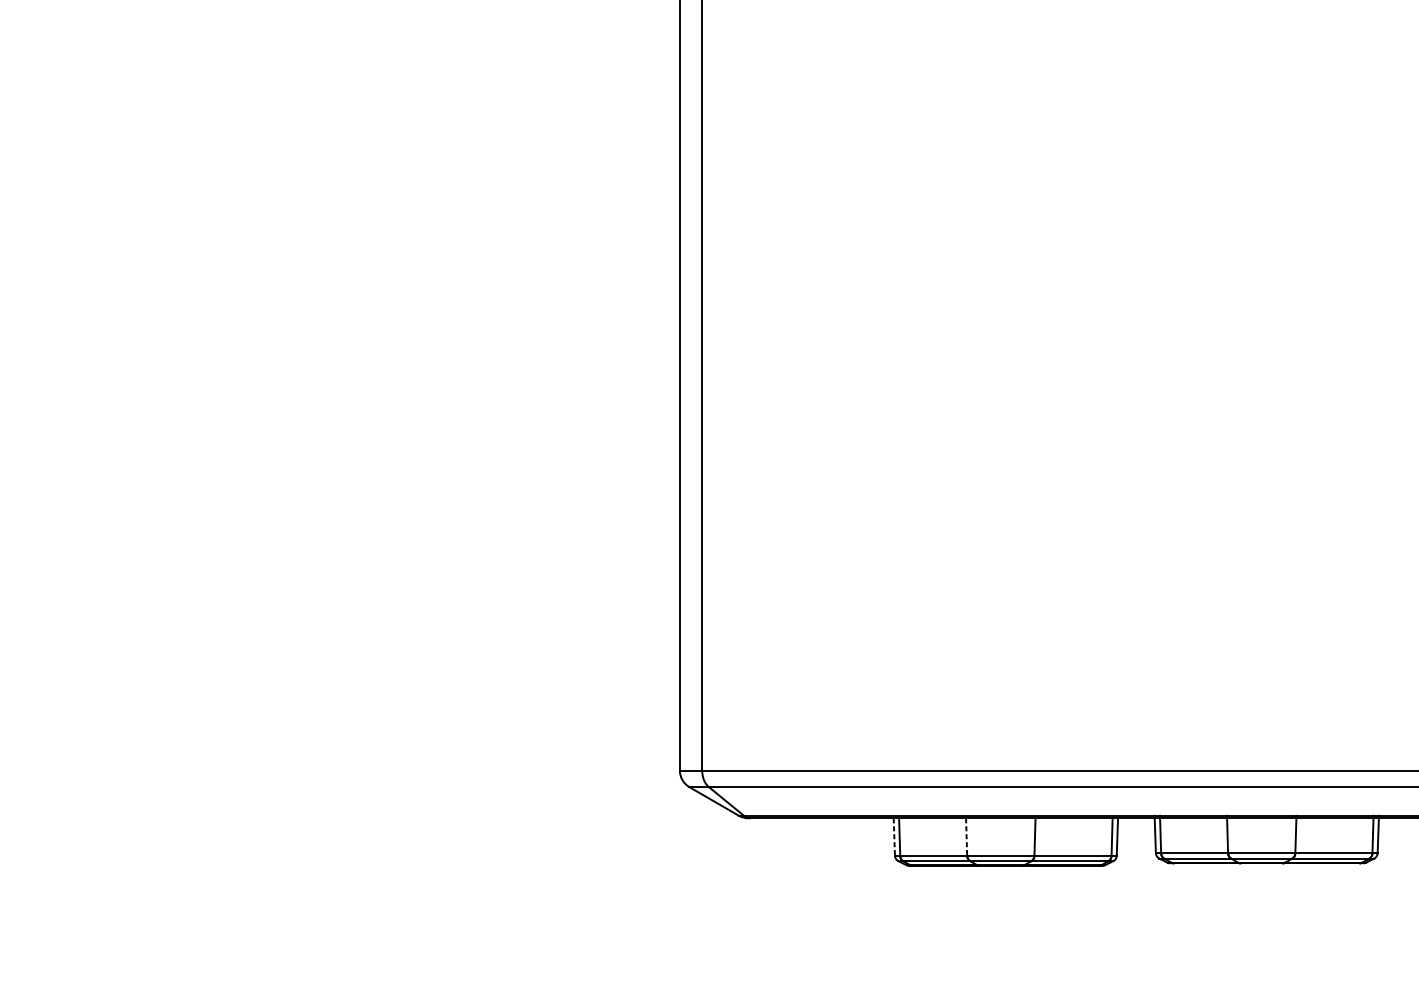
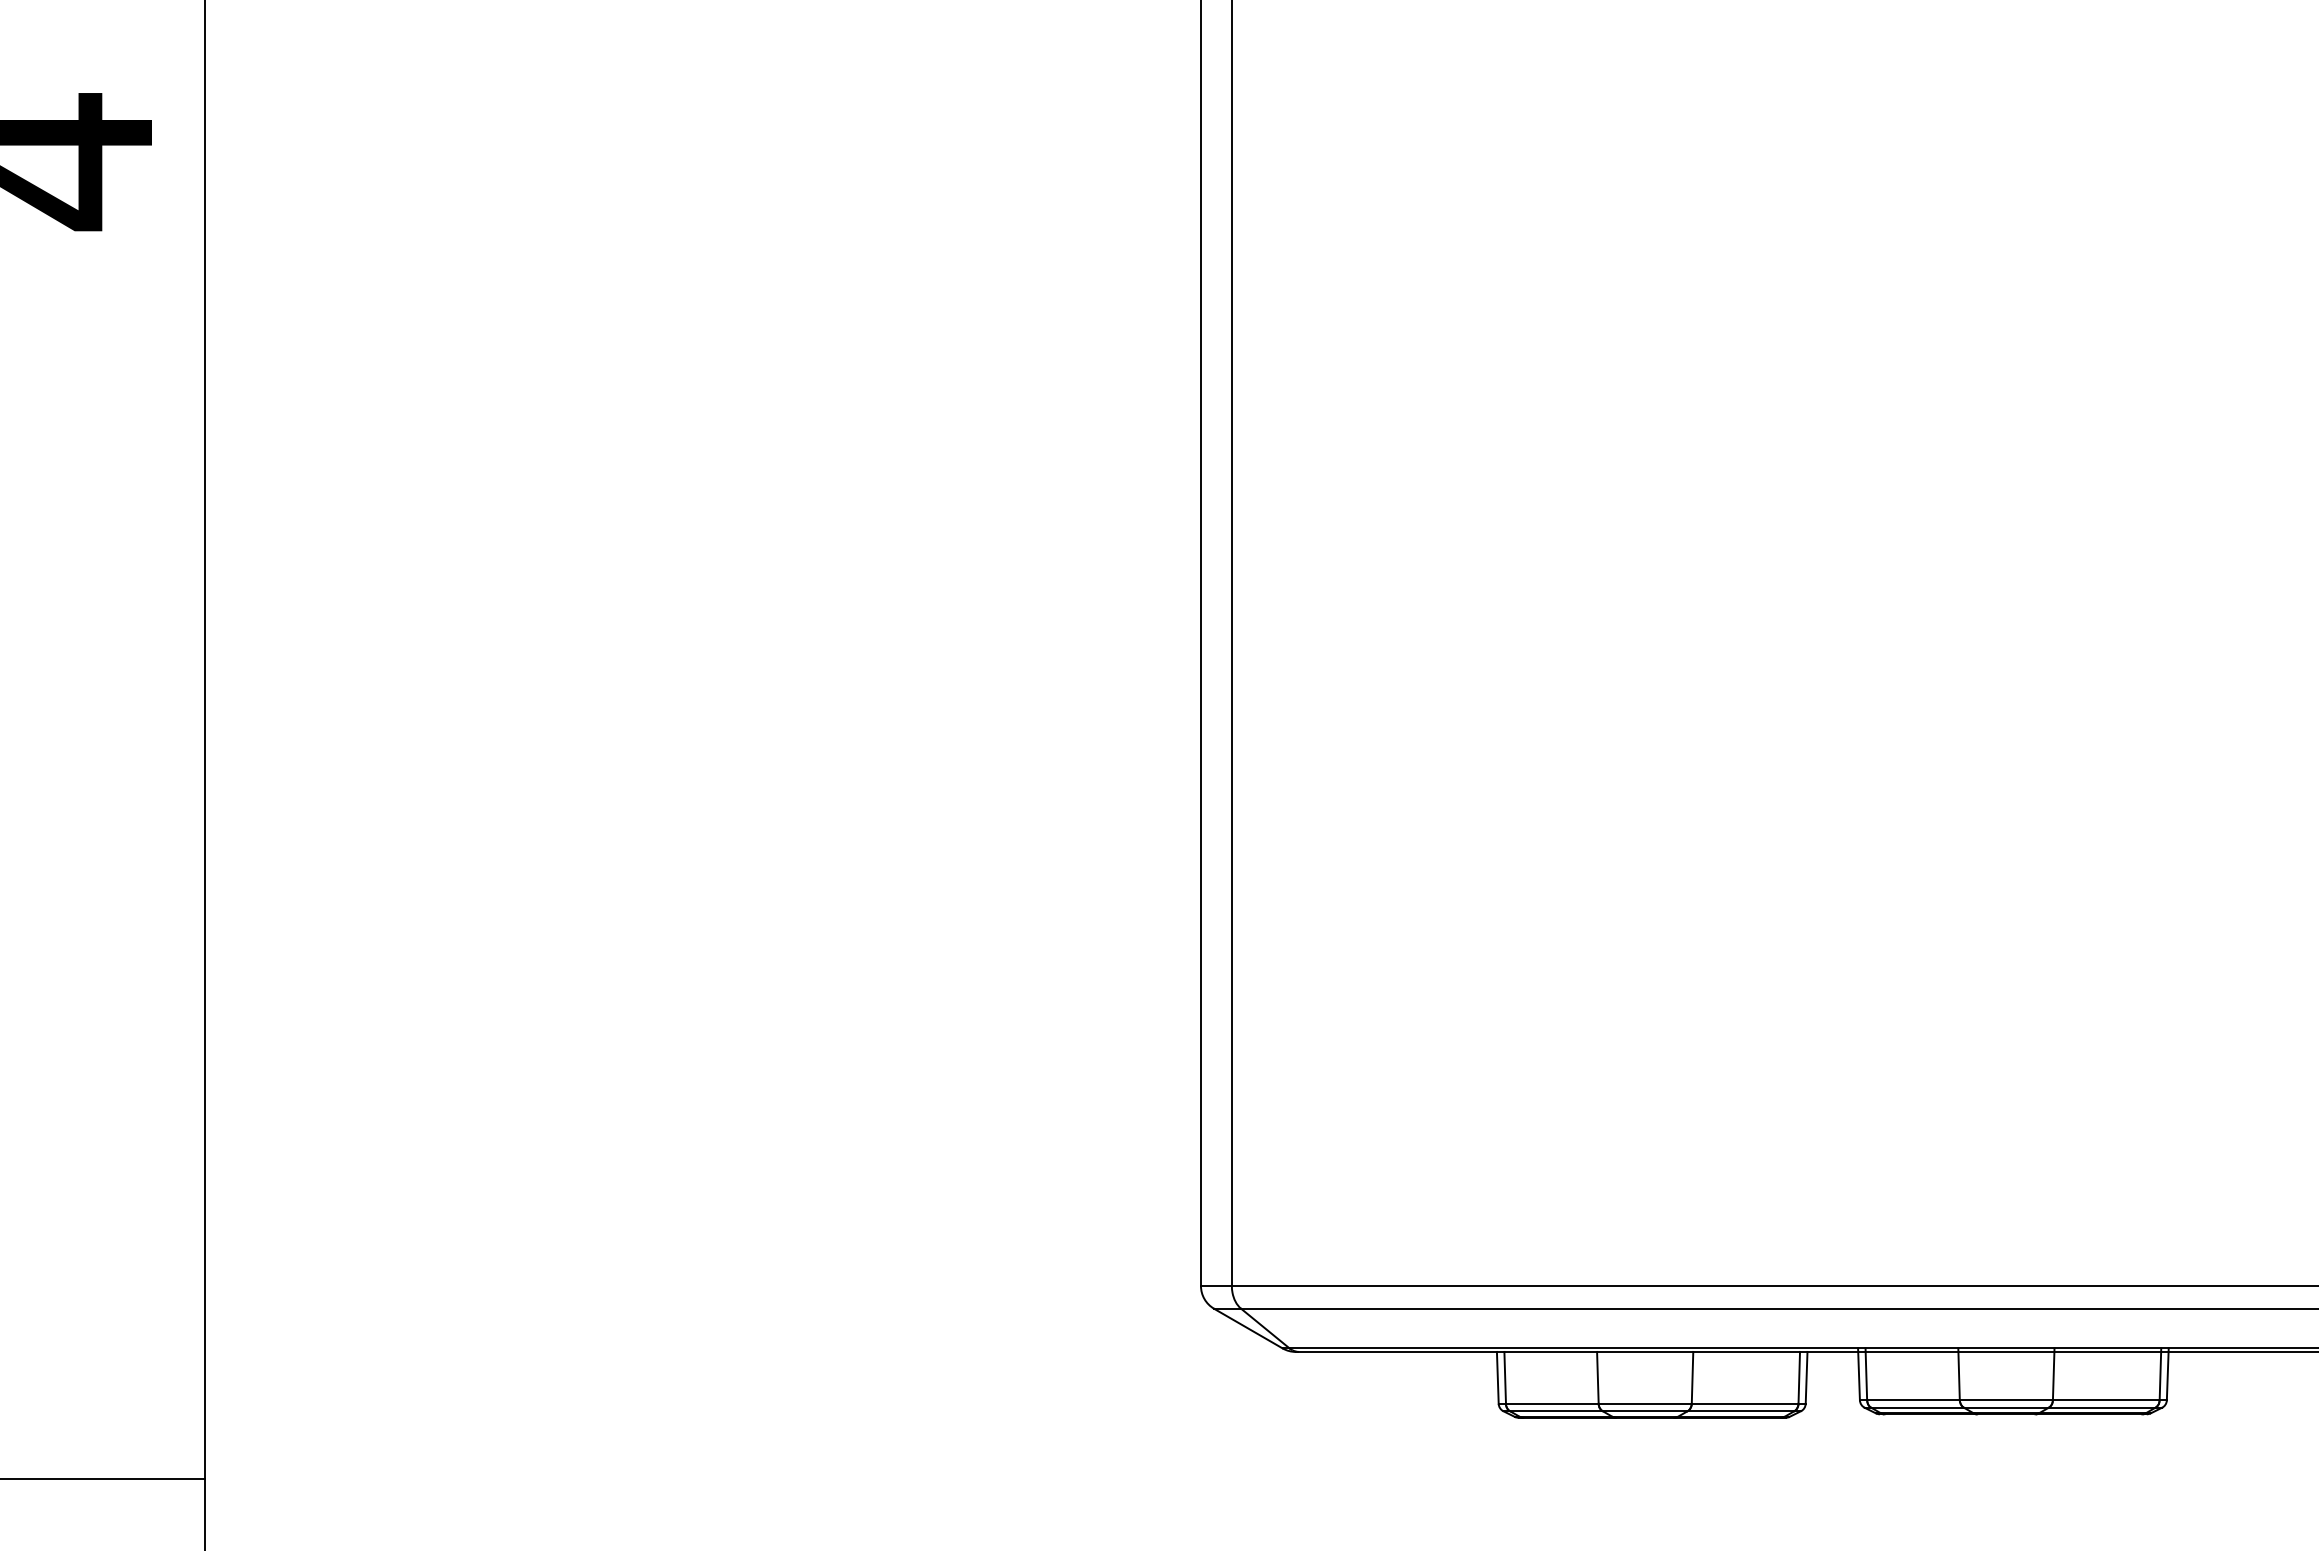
line: (894, 836) -> (1497, 1377), dashed -> solid
line: (966, 836) -> (1597, 1377), dashed -> solid

